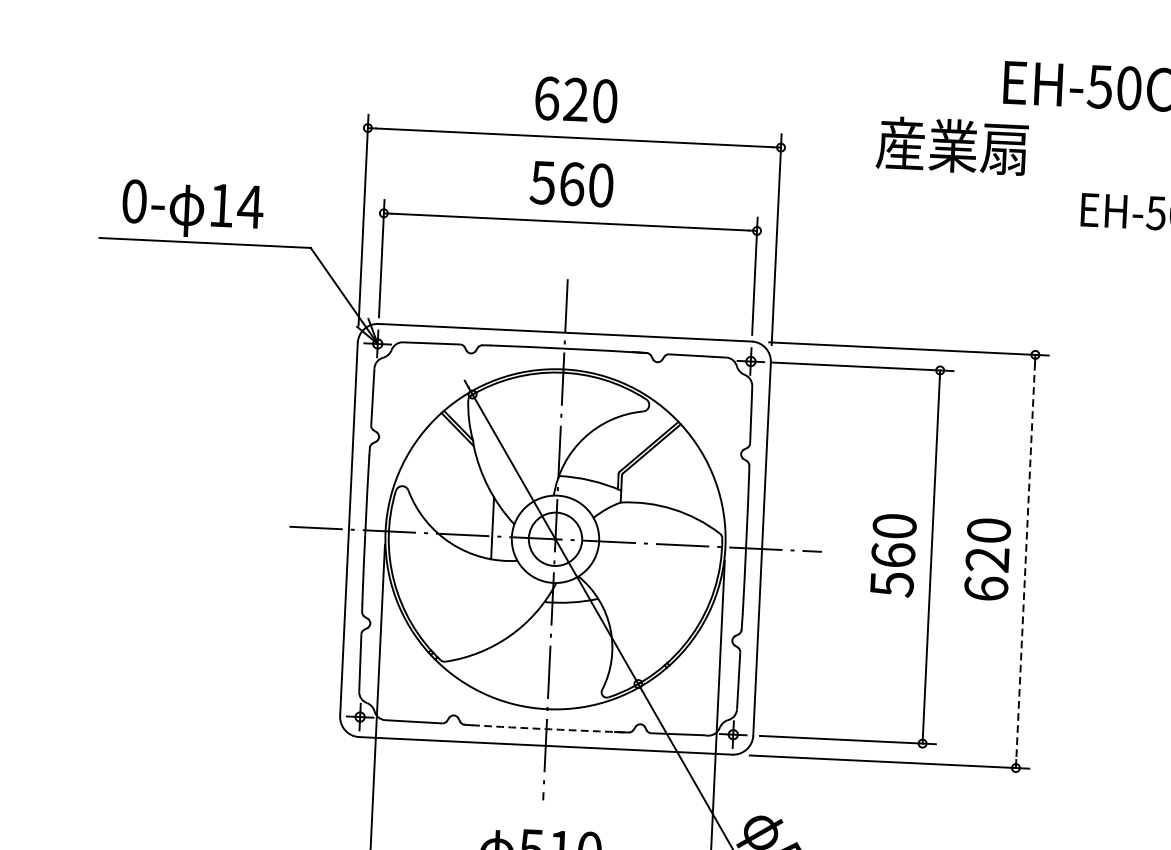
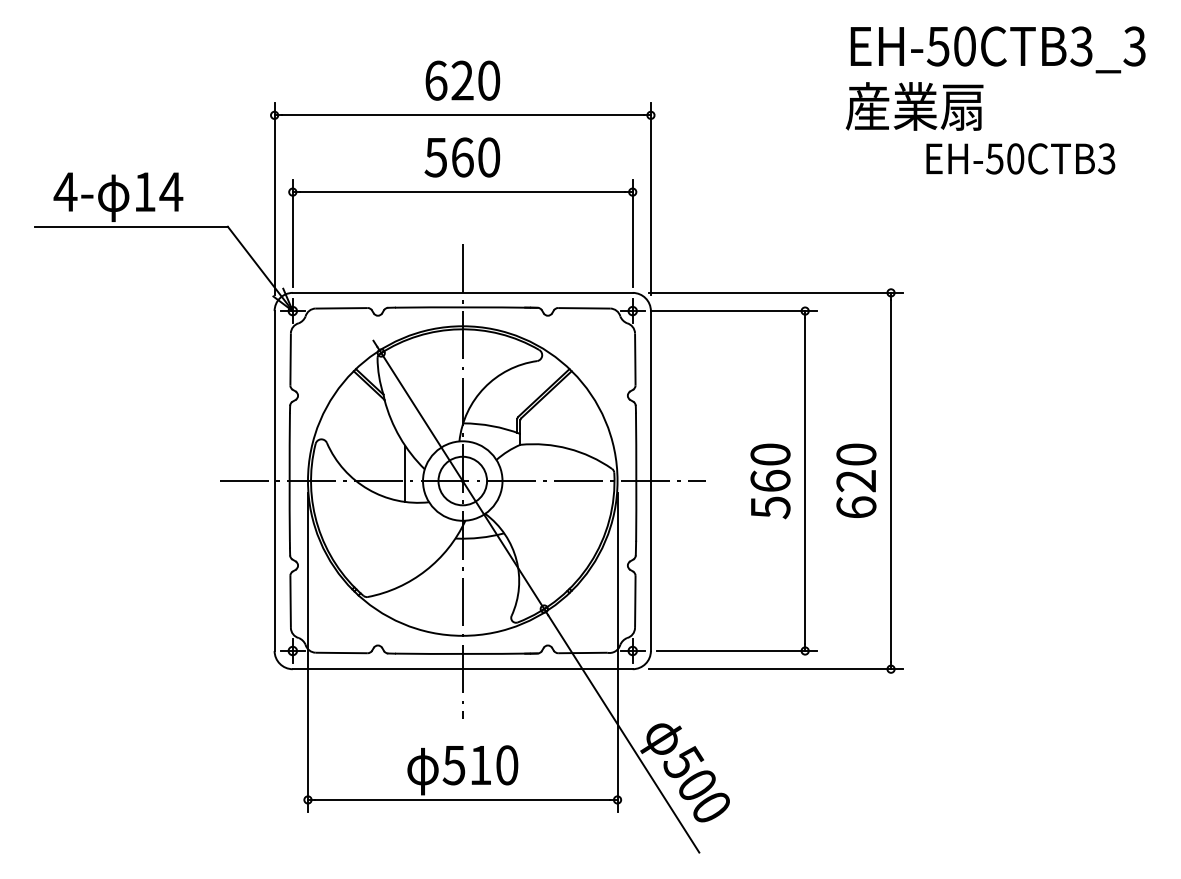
text: (952, 145) -> (914, 106), moved
text: (134, 201) -> (65, 192), 0- -> 4-
line: (1026, 561) -> (891, 481), dashed -> solid
arc: (550, 728) -> (466, 653), dashed -> solid

